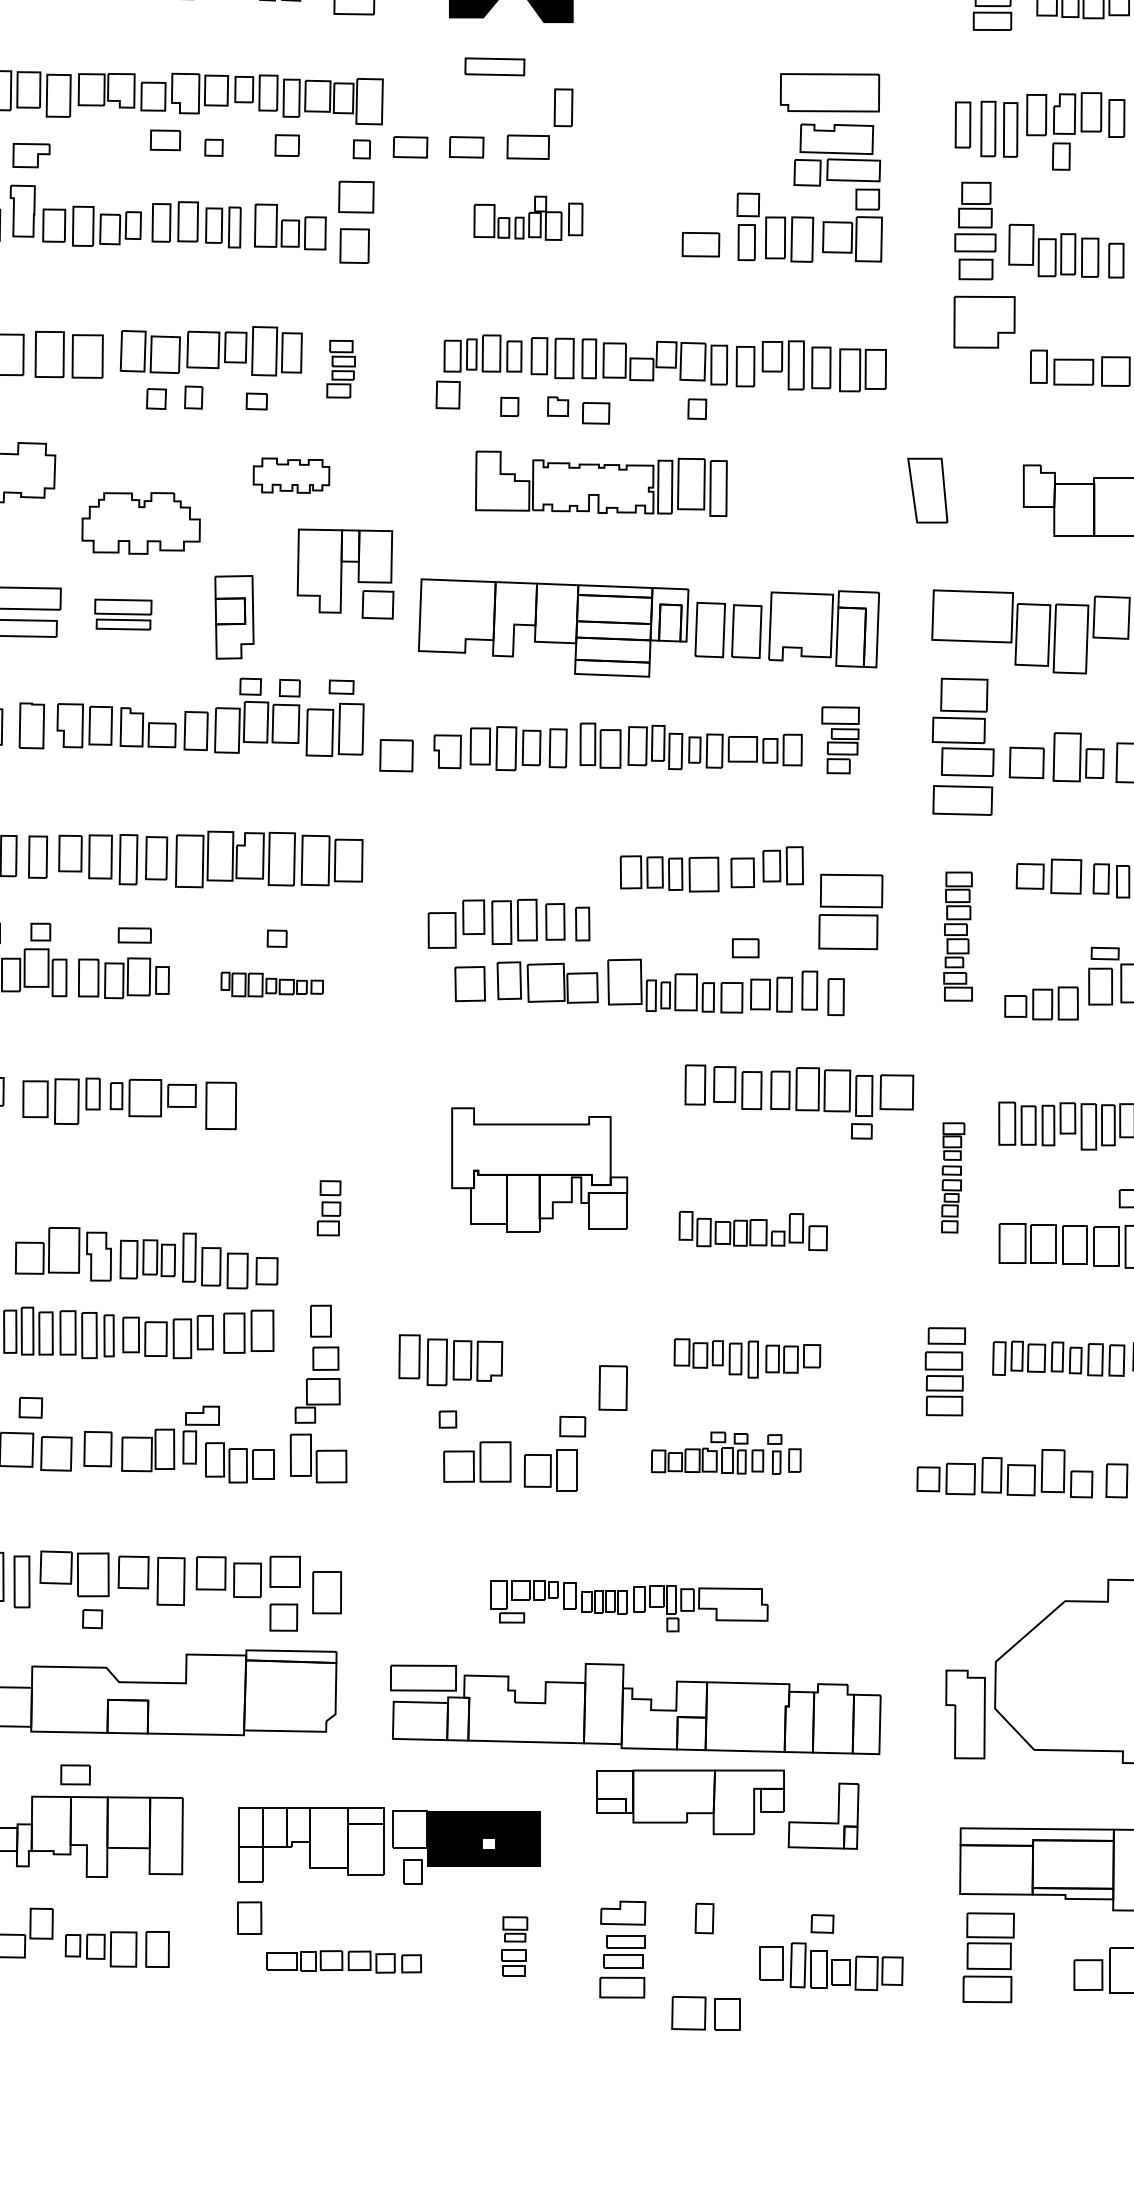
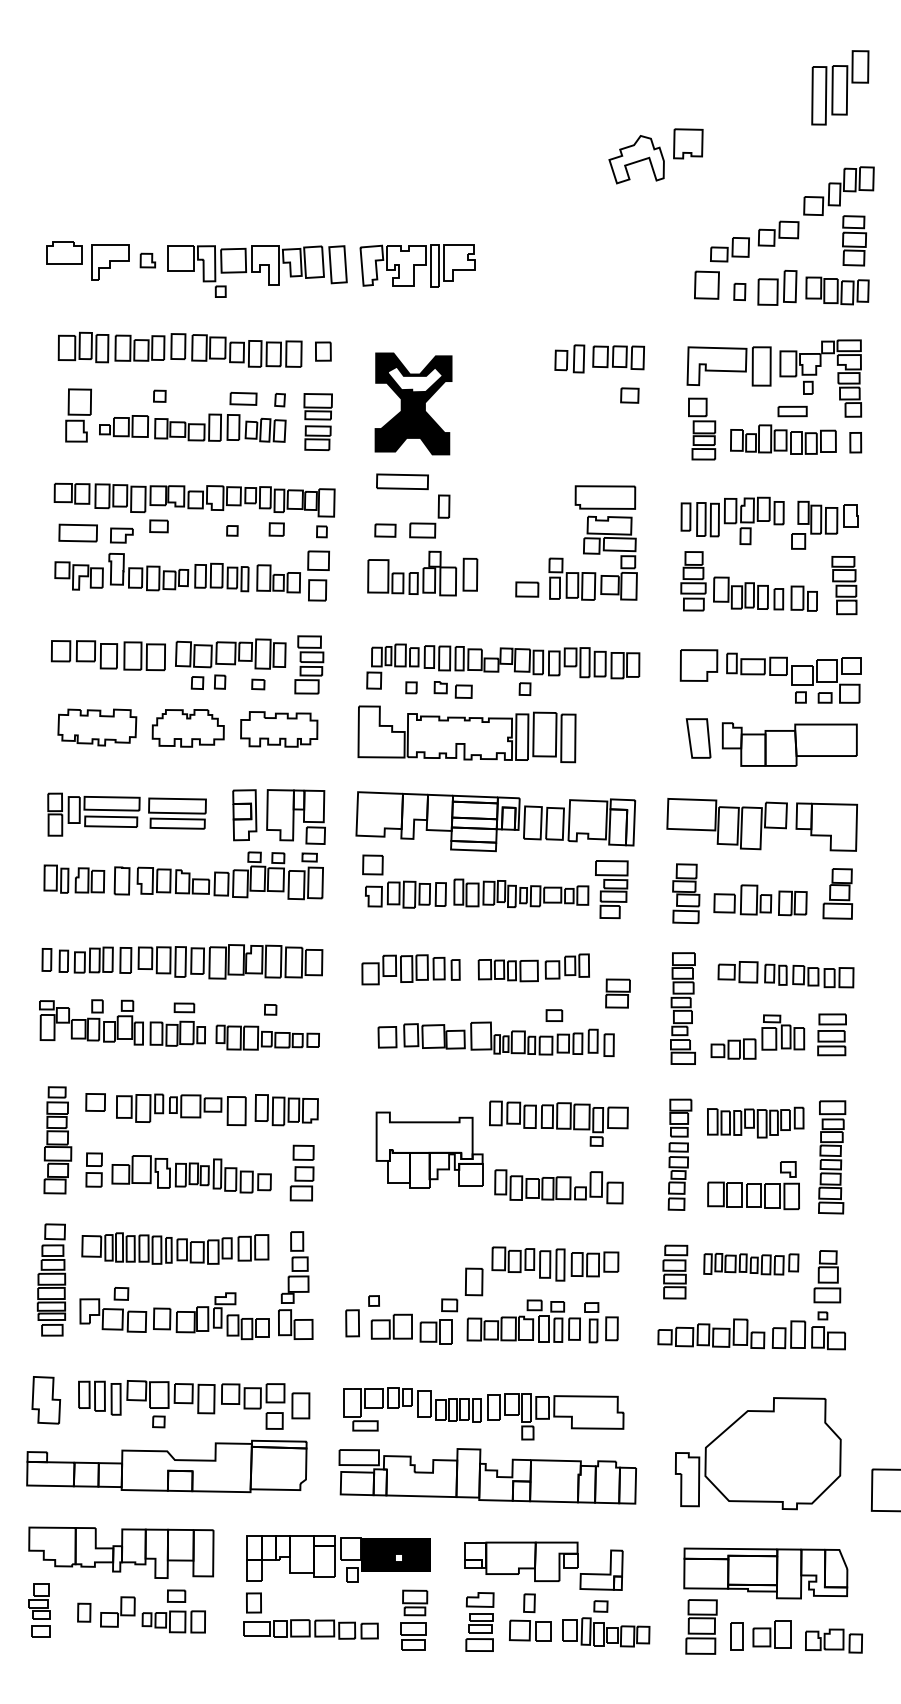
part: (494, 66) -> (402, 481), size x1.43
part: (164, 140) -> (158, 526), moved
part: (410, 147) -> (351, 530), removed
part: (527, 218) -> (422, 573), size x1.67
part: (983, 322) -> (698, 665), moved
part: (341, 368) -> (309, 664), size x1.67
part: (291, 475) -> (279, 729), size x1.67
part: (600, 484) -> (466, 734), size x1.43
part: (927, 490) -> (698, 738), moved
part: (139, 523) -> (187, 728), moved
part: (344, 573) -> (295, 816), moved
part: (123, 614) -> (177, 813), size x1.67
part: (840, 739) -> (611, 889), size x1.43
part: (963, 746) -> (686, 893), size x0.71
part: (395, 754) -> (372, 864), moved
part: (849, 911) -> (617, 993), size x0.62
part: (508, 923) -> (410, 969), moved
part: (957, 936) -> (682, 1008), size x1.43
part: (271, 984) -> (267, 1037), size x1.67
part: (798, 1101) -> (558, 1123), moved
part: (952, 1177) -> (679, 1154), size x1.67
part: (328, 1207) -> (301, 1172), size x1.67
part: (752, 1230) -> (558, 1186), size x1.43
part: (146, 1258) -> (191, 1174), moved
part: (747, 1357) -> (555, 1263), size x1.43
part: (450, 1360) -> (286, 1110), moved
part: (726, 1453) -> (542, 1321), size x1.67
part: (412, 1456) -> (352, 1323), added
part: (628, 1605) -> (483, 1413), size x1.67
part: (75, 1773) -> (176, 1595), moved
part: (727, 1808) -> (543, 1565), moved
part: (514, 1945) -> (414, 1619), size x1.67
part: (342, 1961) -> (310, 1629), size x1.43
part: (1046, 1973) -> (736, 1636), added
part: (706, 2013) -> (530, 1630), moved

